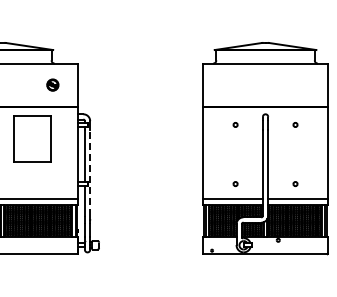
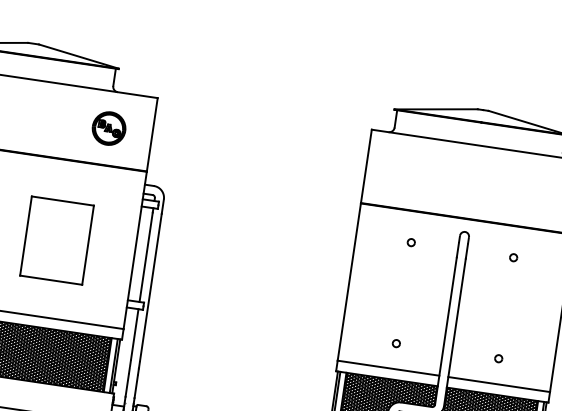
part: (52, 84) -> (108, 127), size x1.67
part: (32, 138) -> (57, 240), moved
line: (90, 172) -> (151, 287), dashed -> solid

